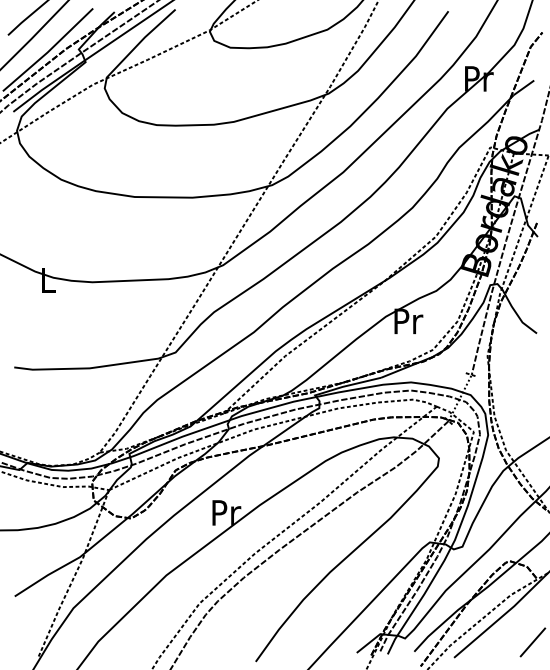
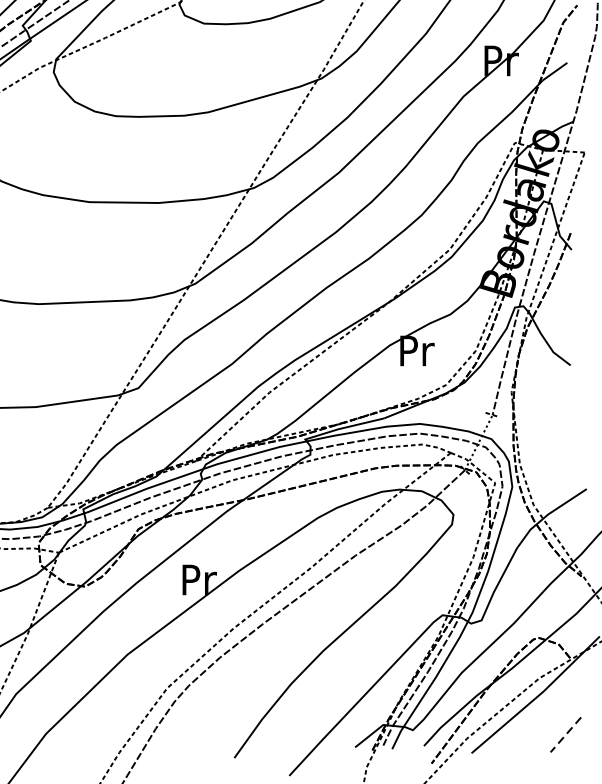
line: (532, 642) -> (565, 734), solid -> dashed

